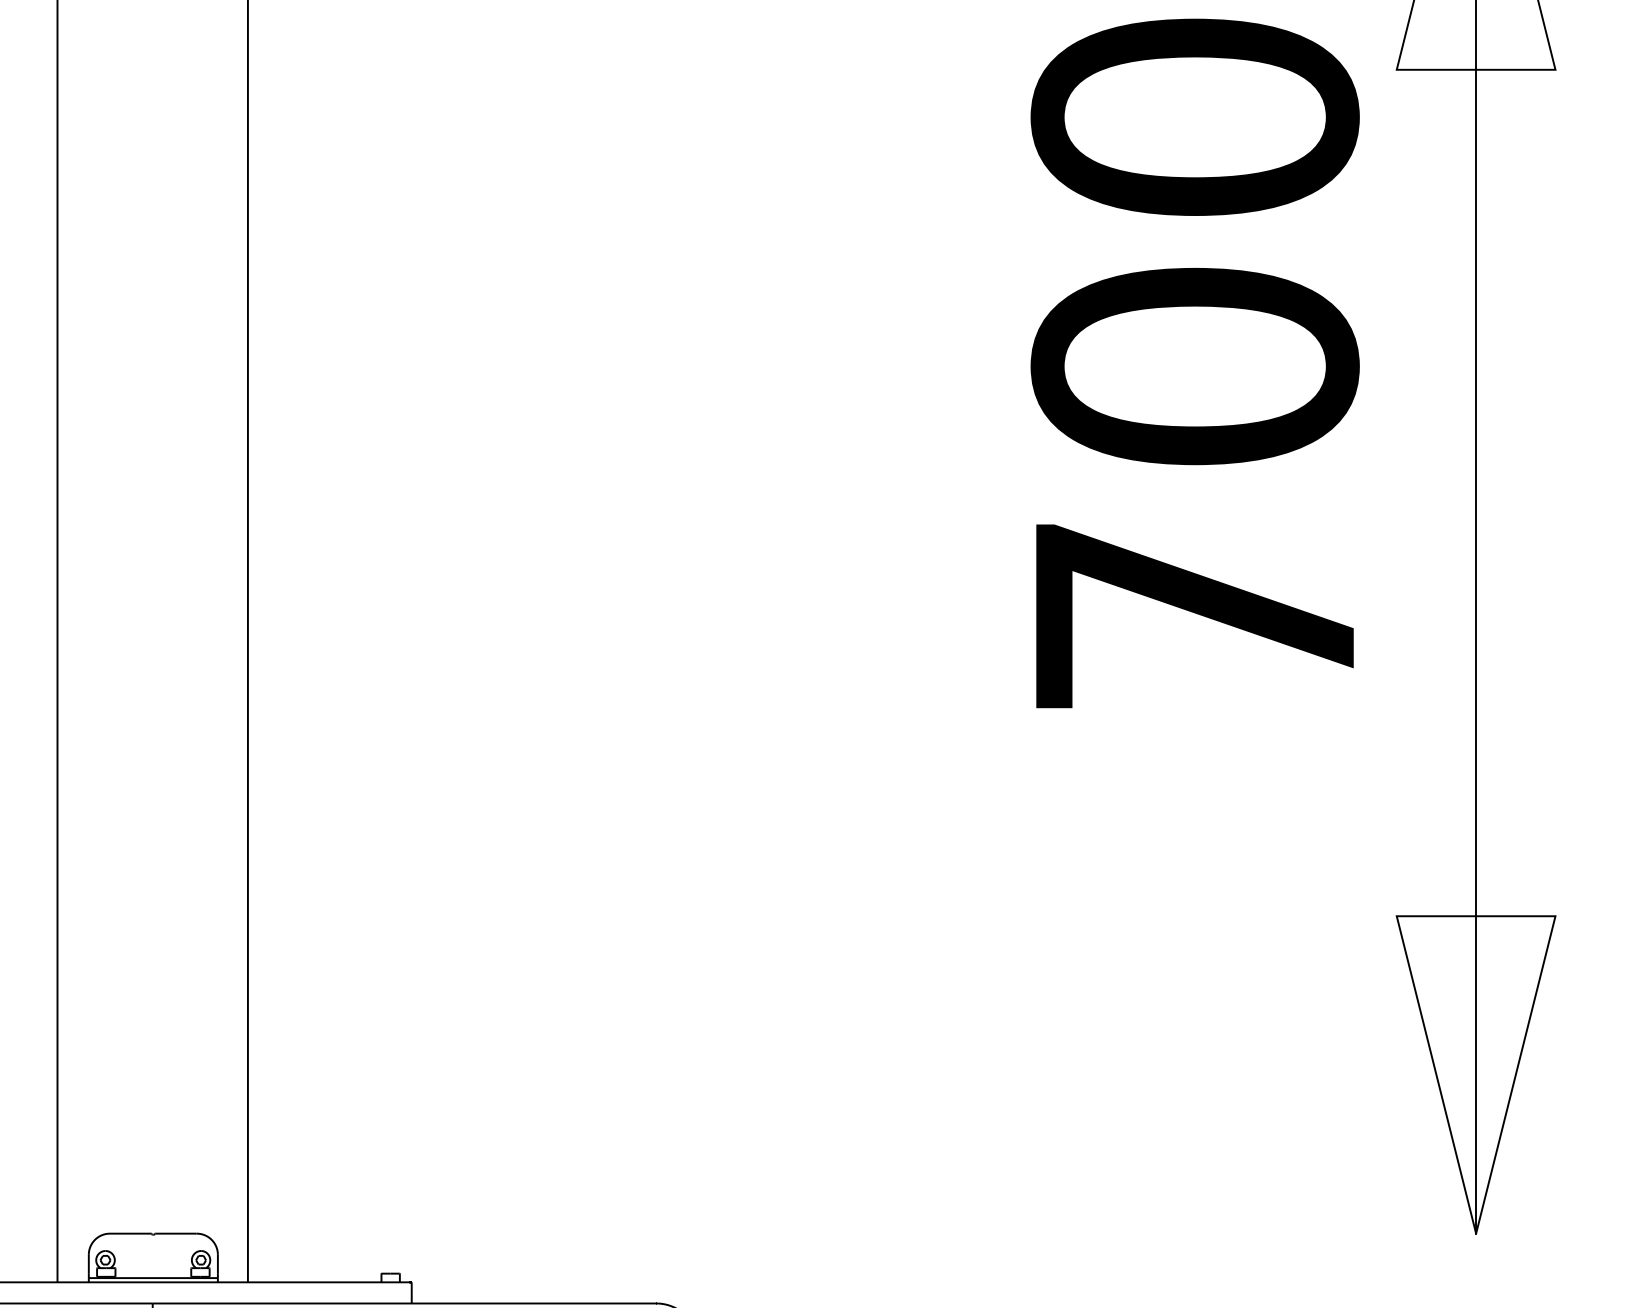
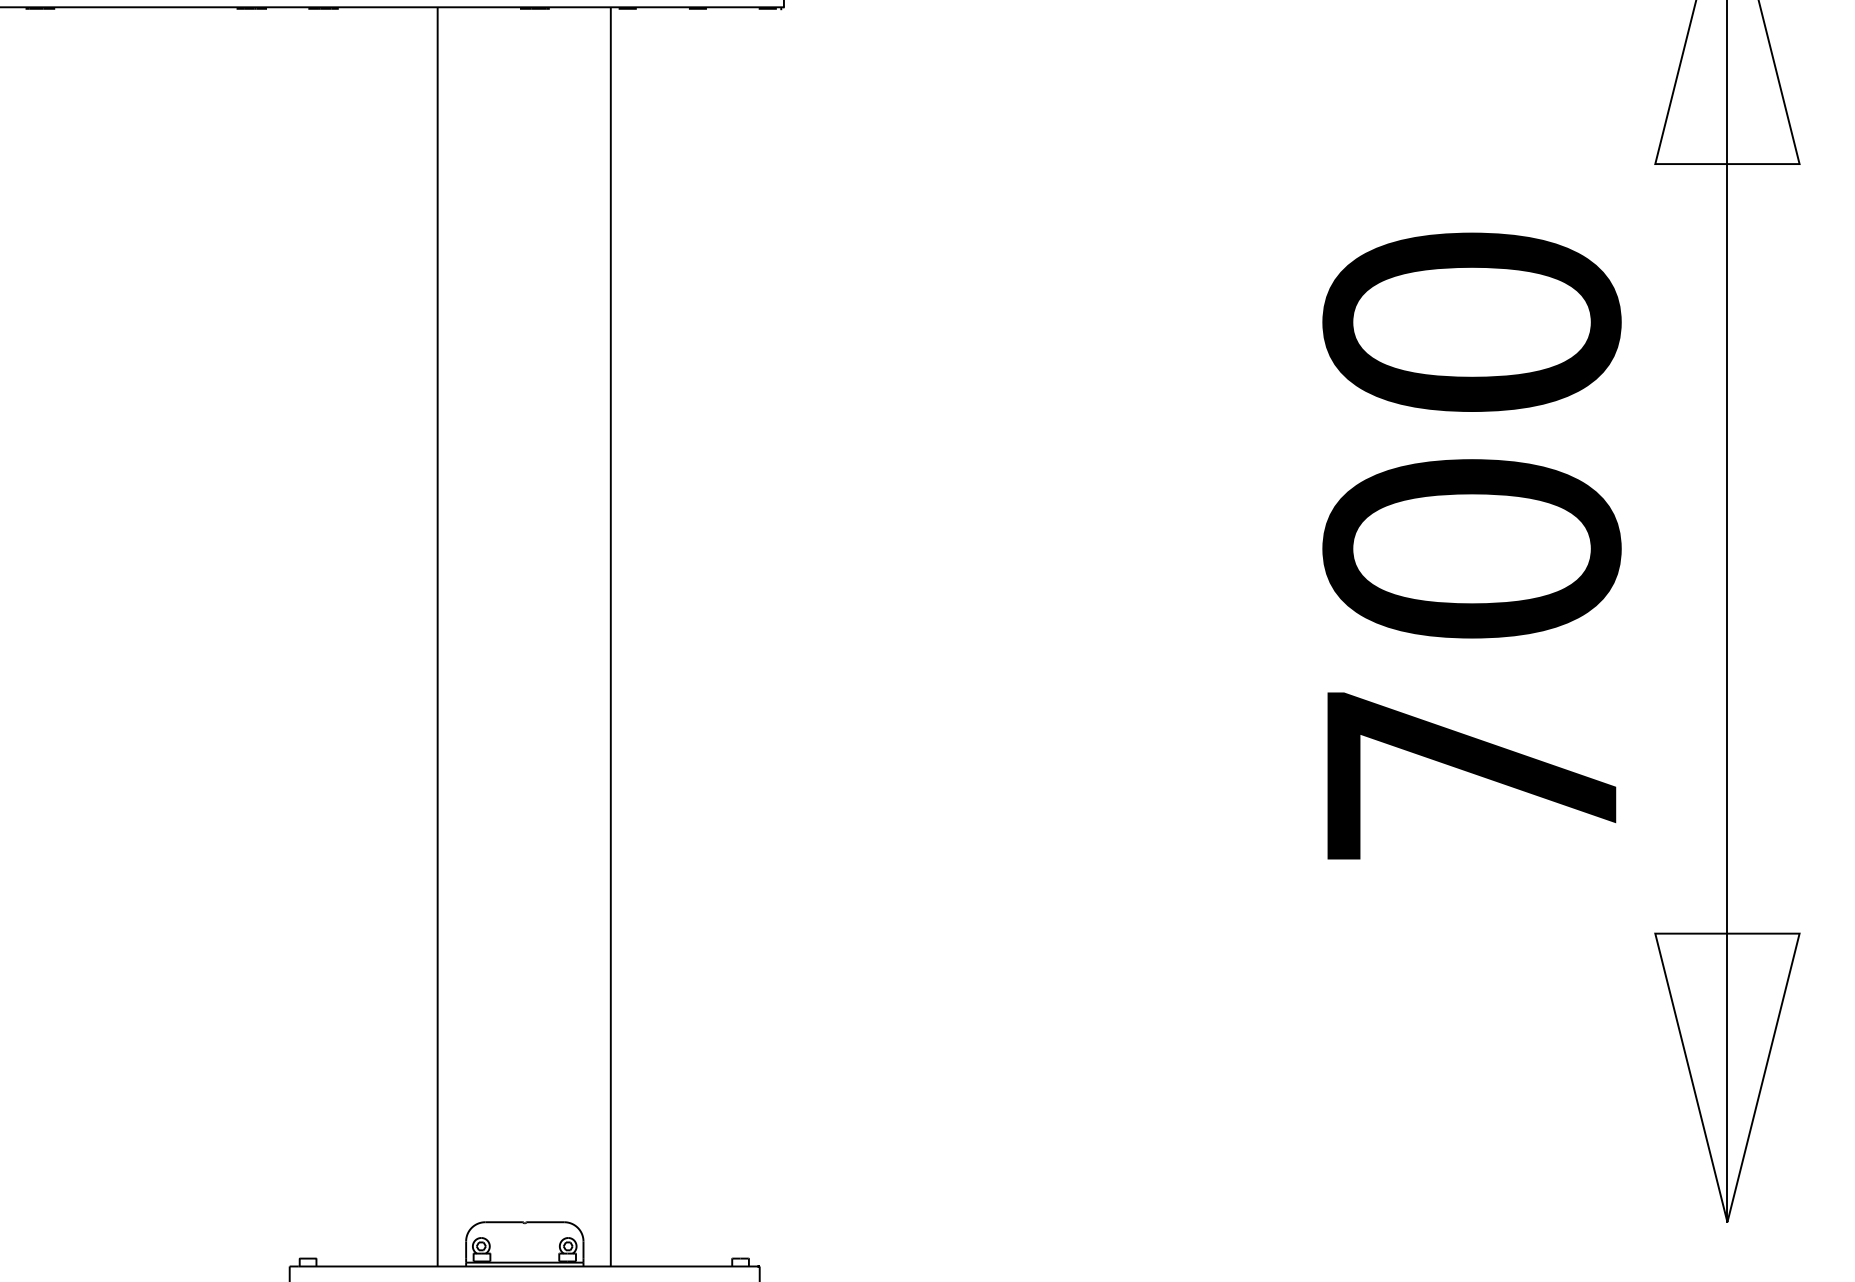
text: (1194, 362) -> (1471, 545), moved

